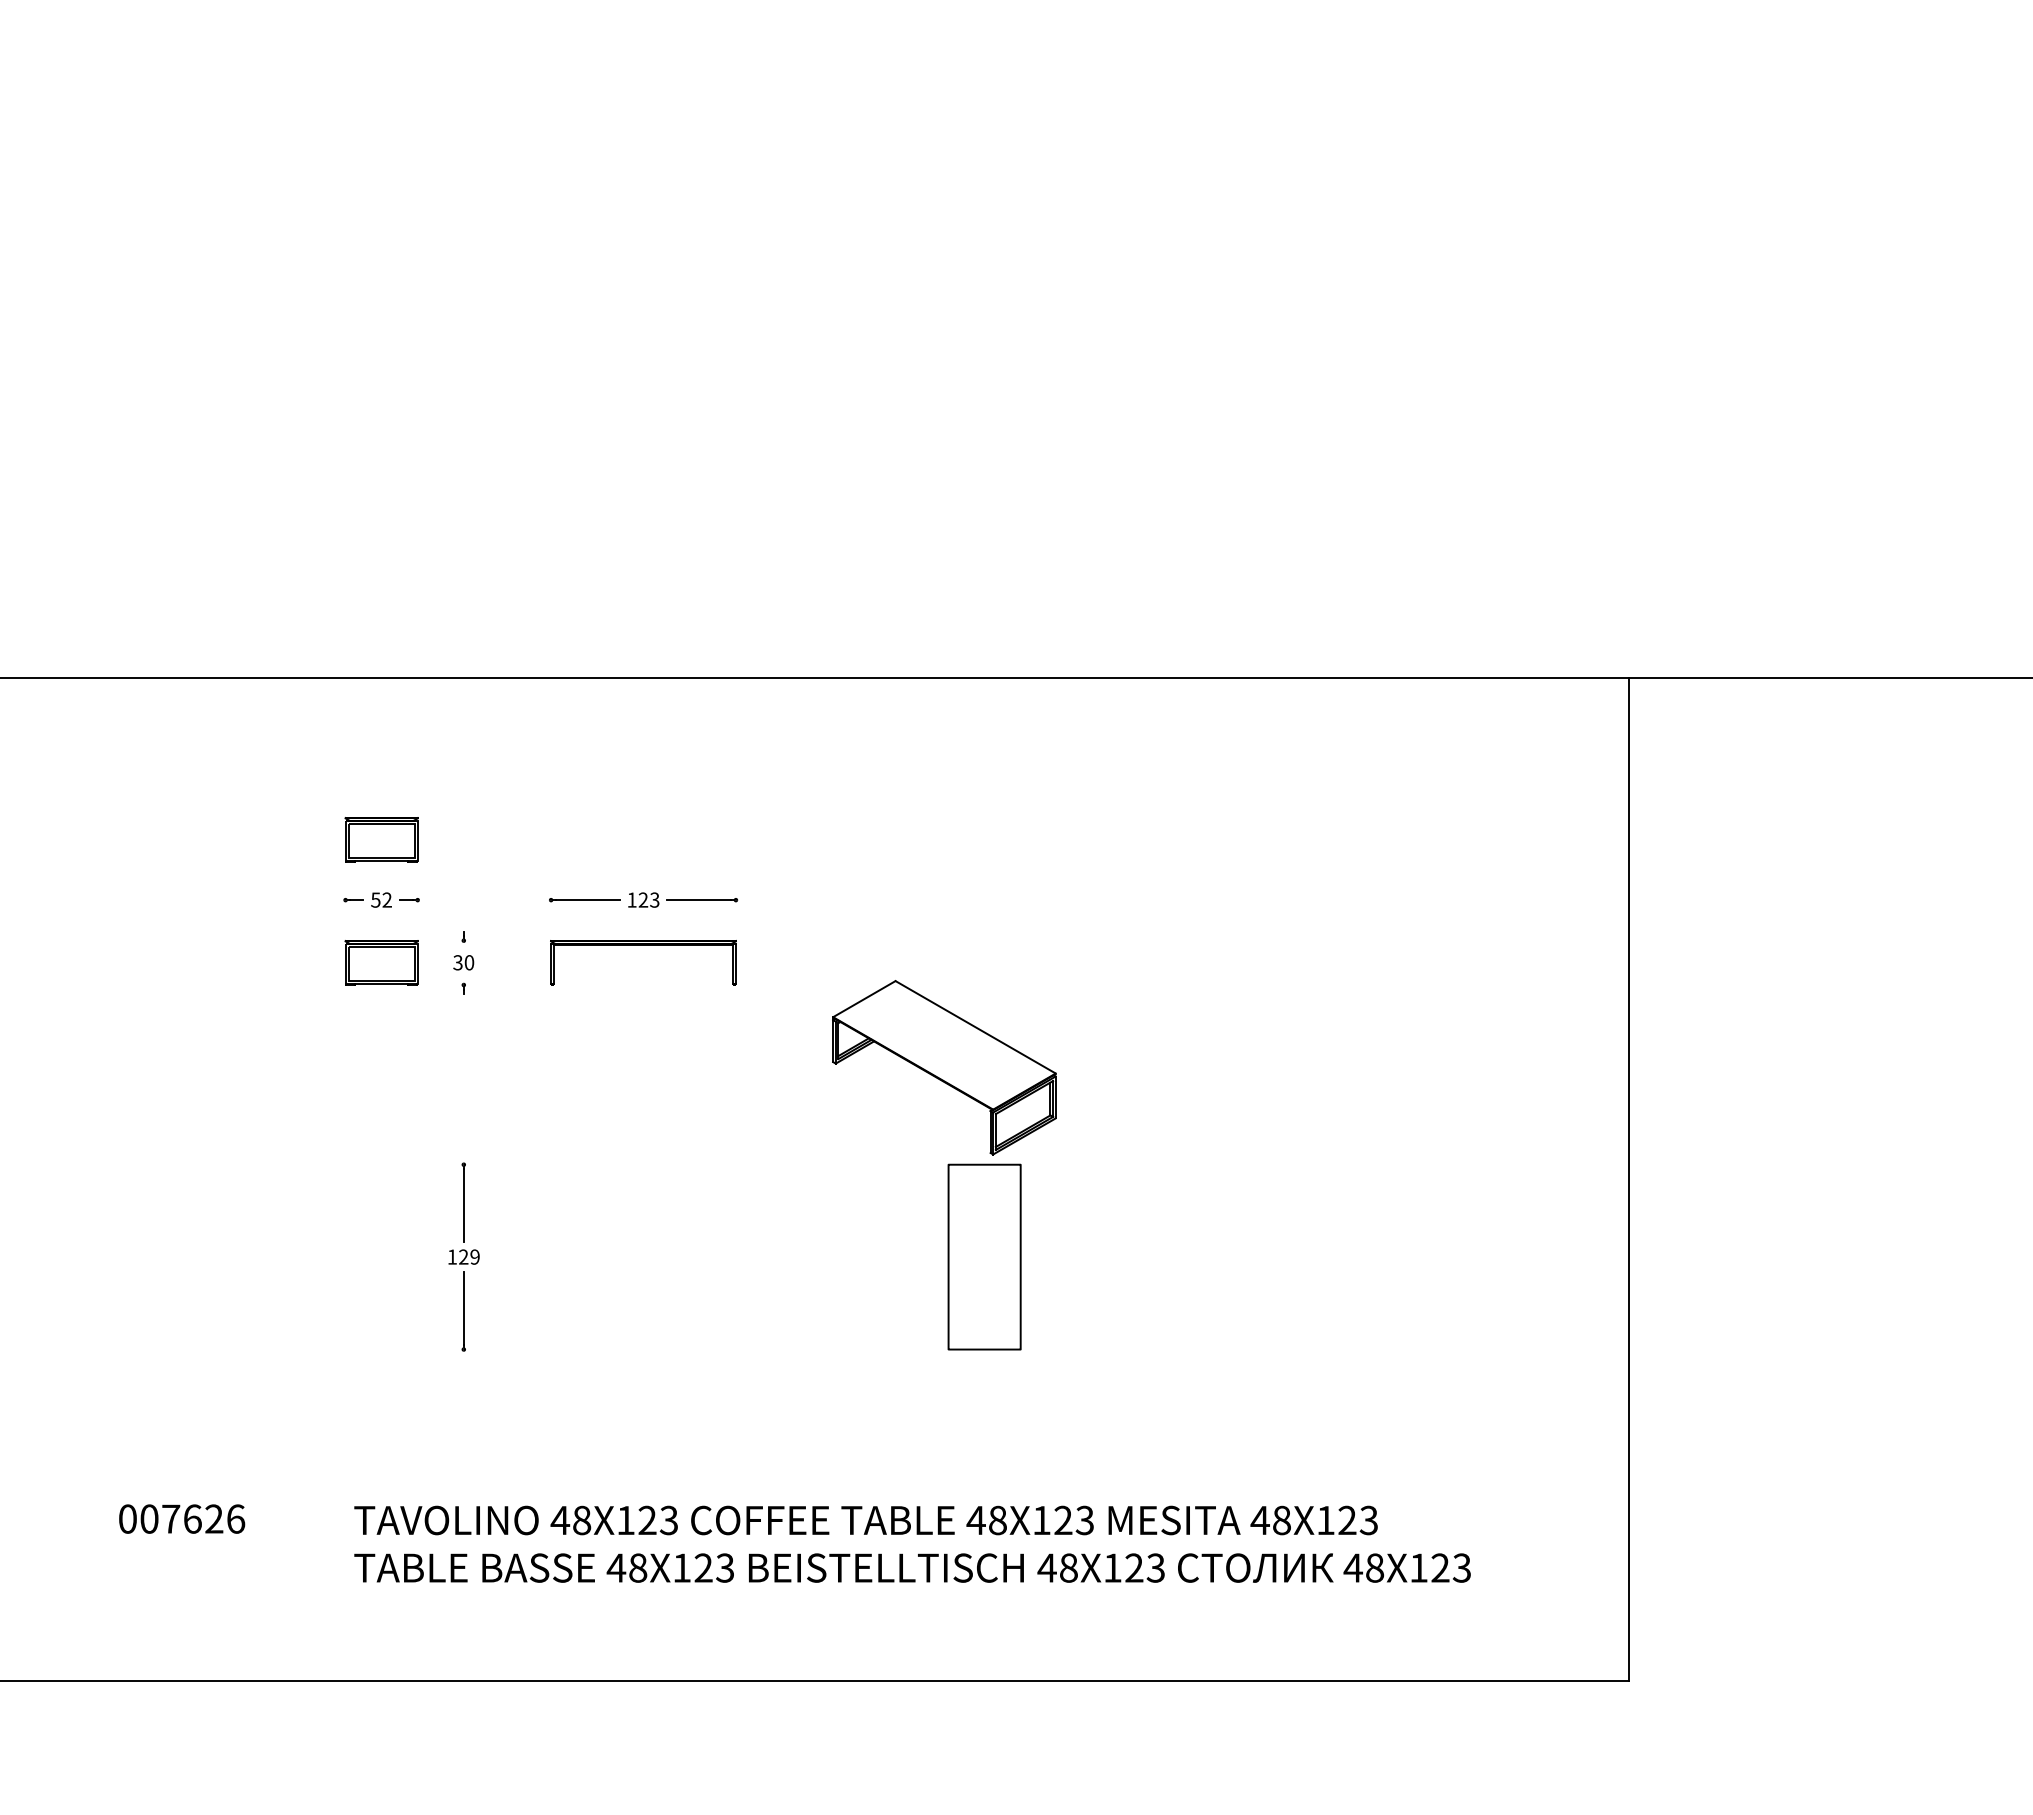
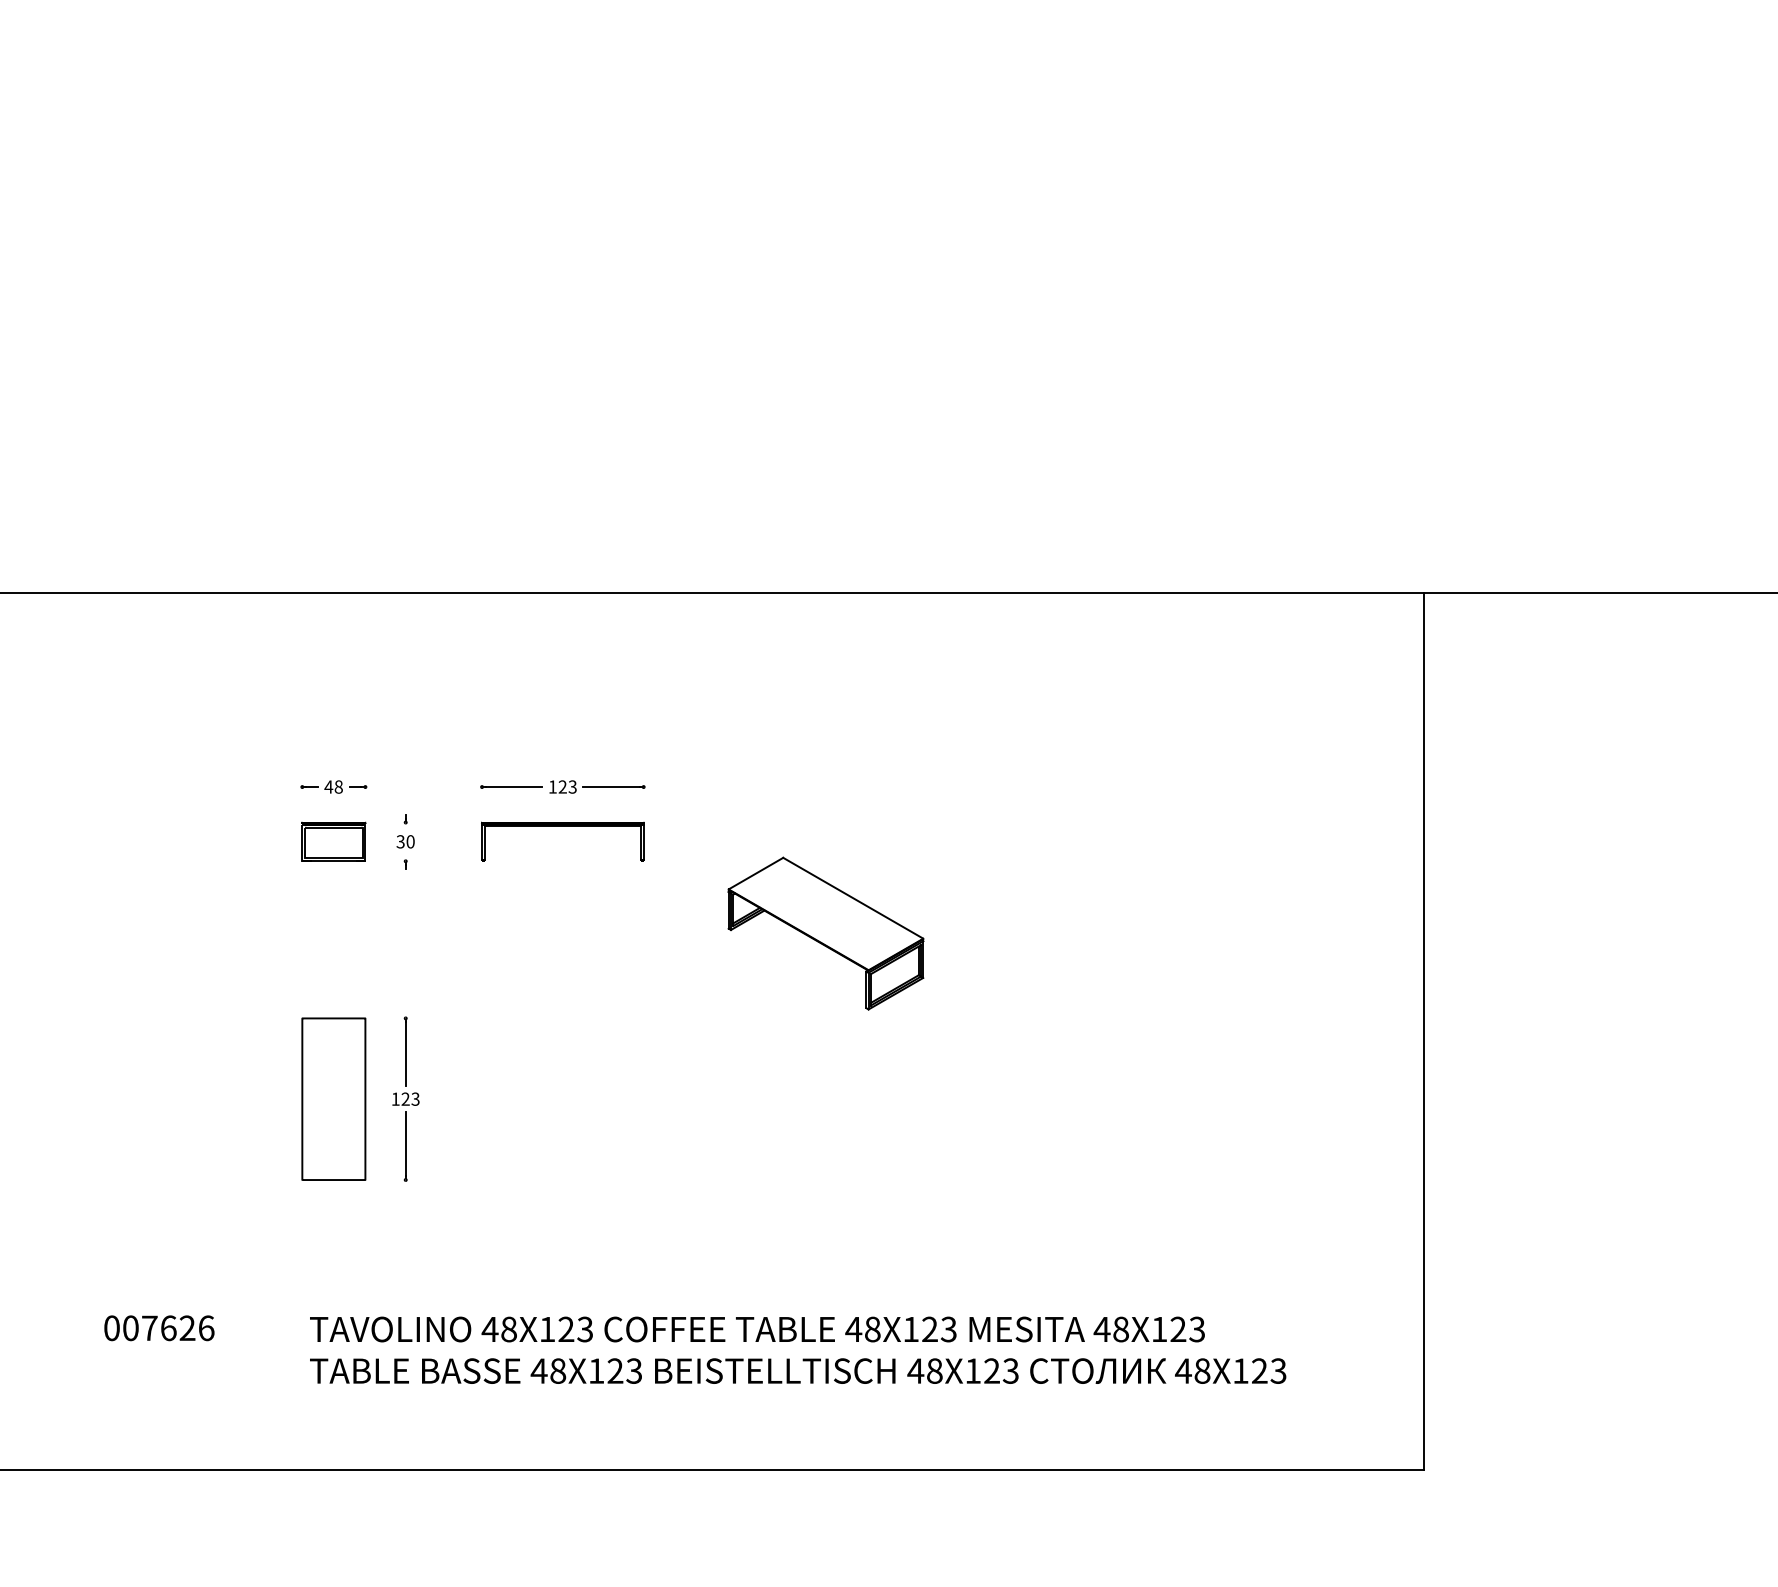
part: (381, 839) -> (333, 734), removed
text: (380, 899) -> (332, 786), 52 -> 48
text: (474, 1256) -> (415, 1098), 129 -> 123
part: (984, 1256) -> (333, 1098), moved

